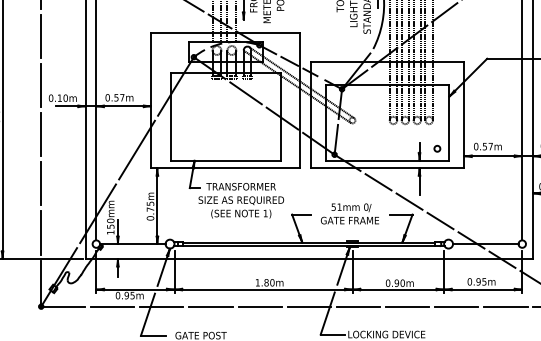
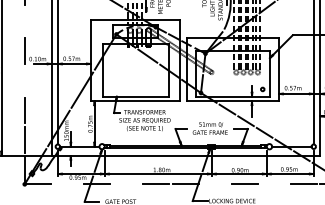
line: (40, 35) -> (24, 21), removed
line: (40, 133) -> (24, 80), removed
line: (112, 306) -> (67, 184), removed
line: (210, 306) -> (126, 184), removed
line: (358, 306) -> (215, 184), removed
line: (456, 306) -> (274, 184), removed

